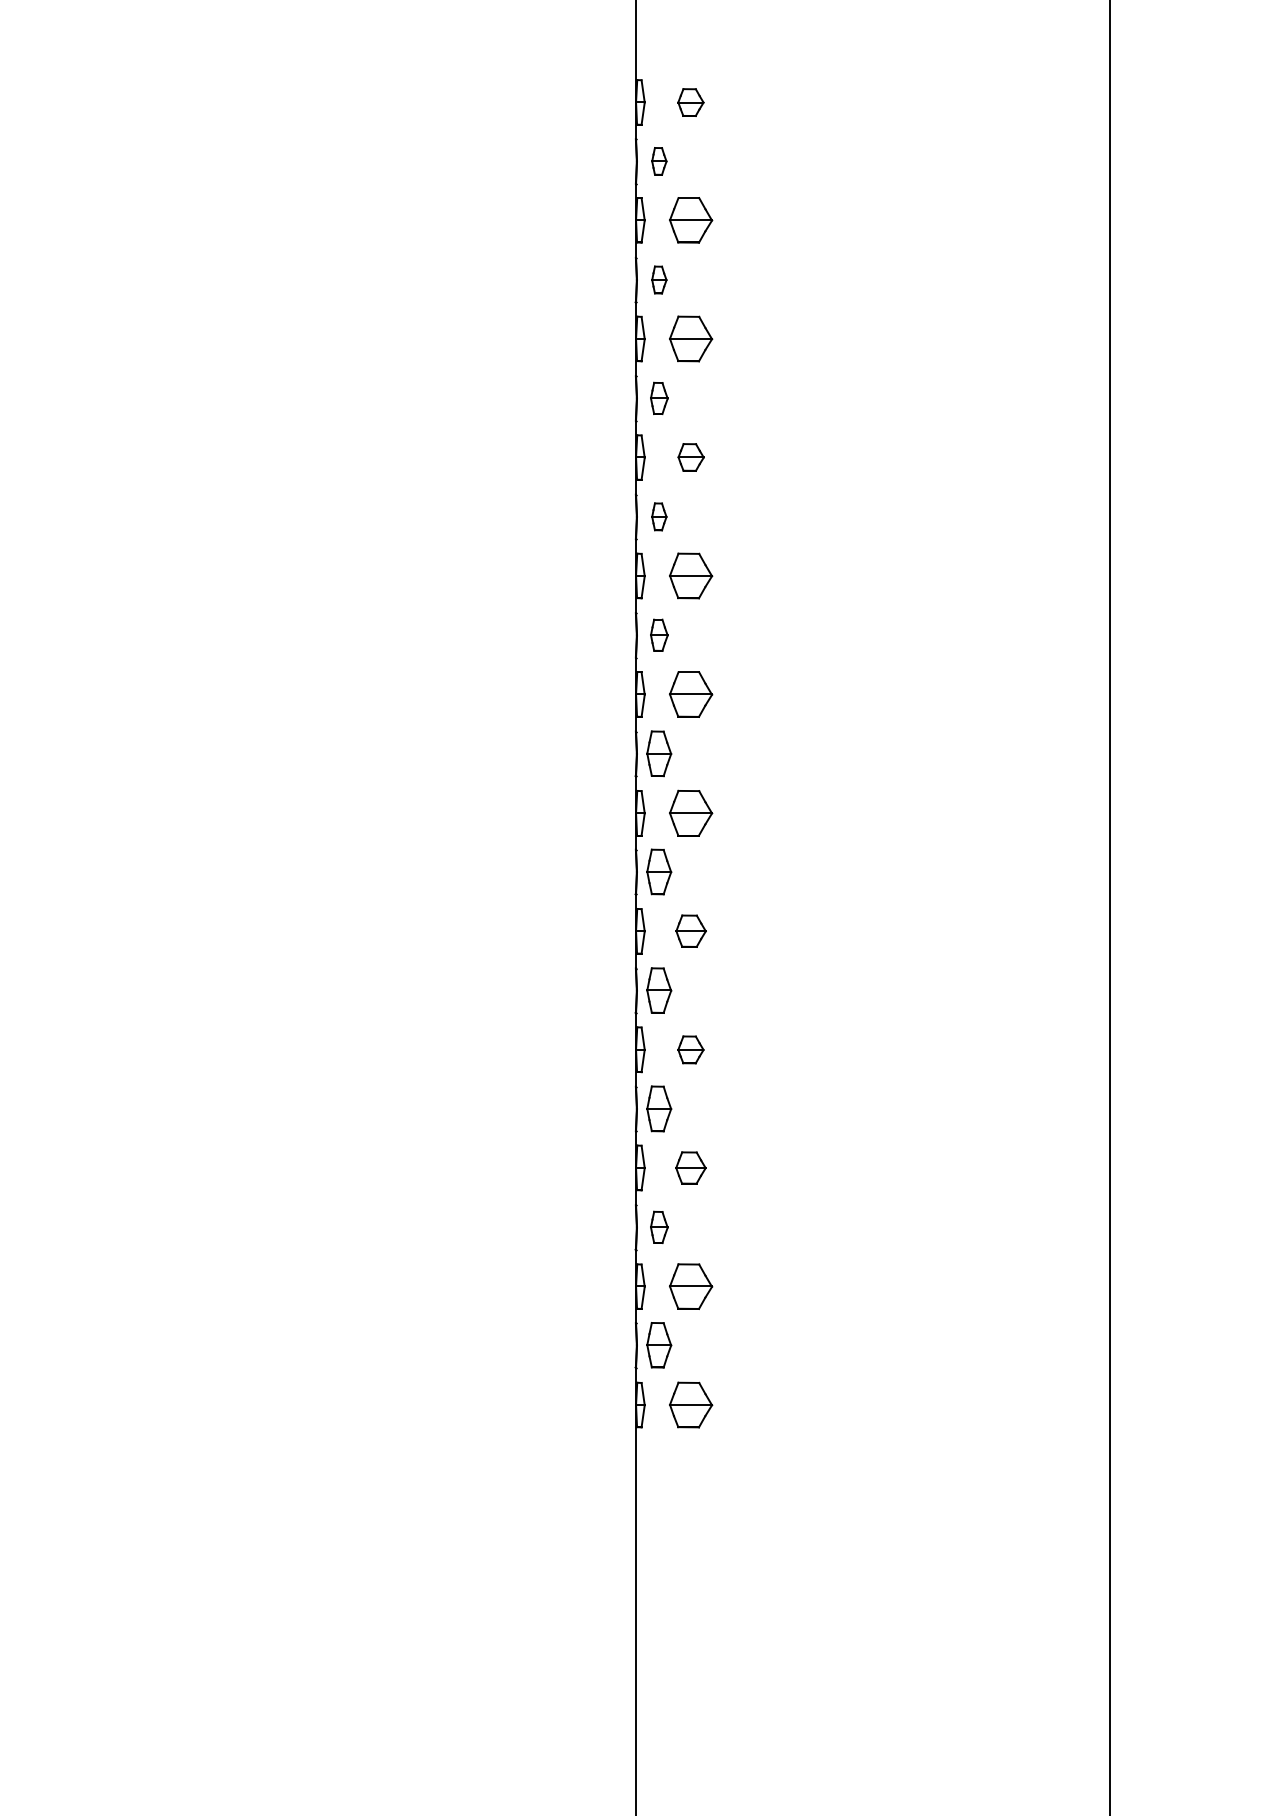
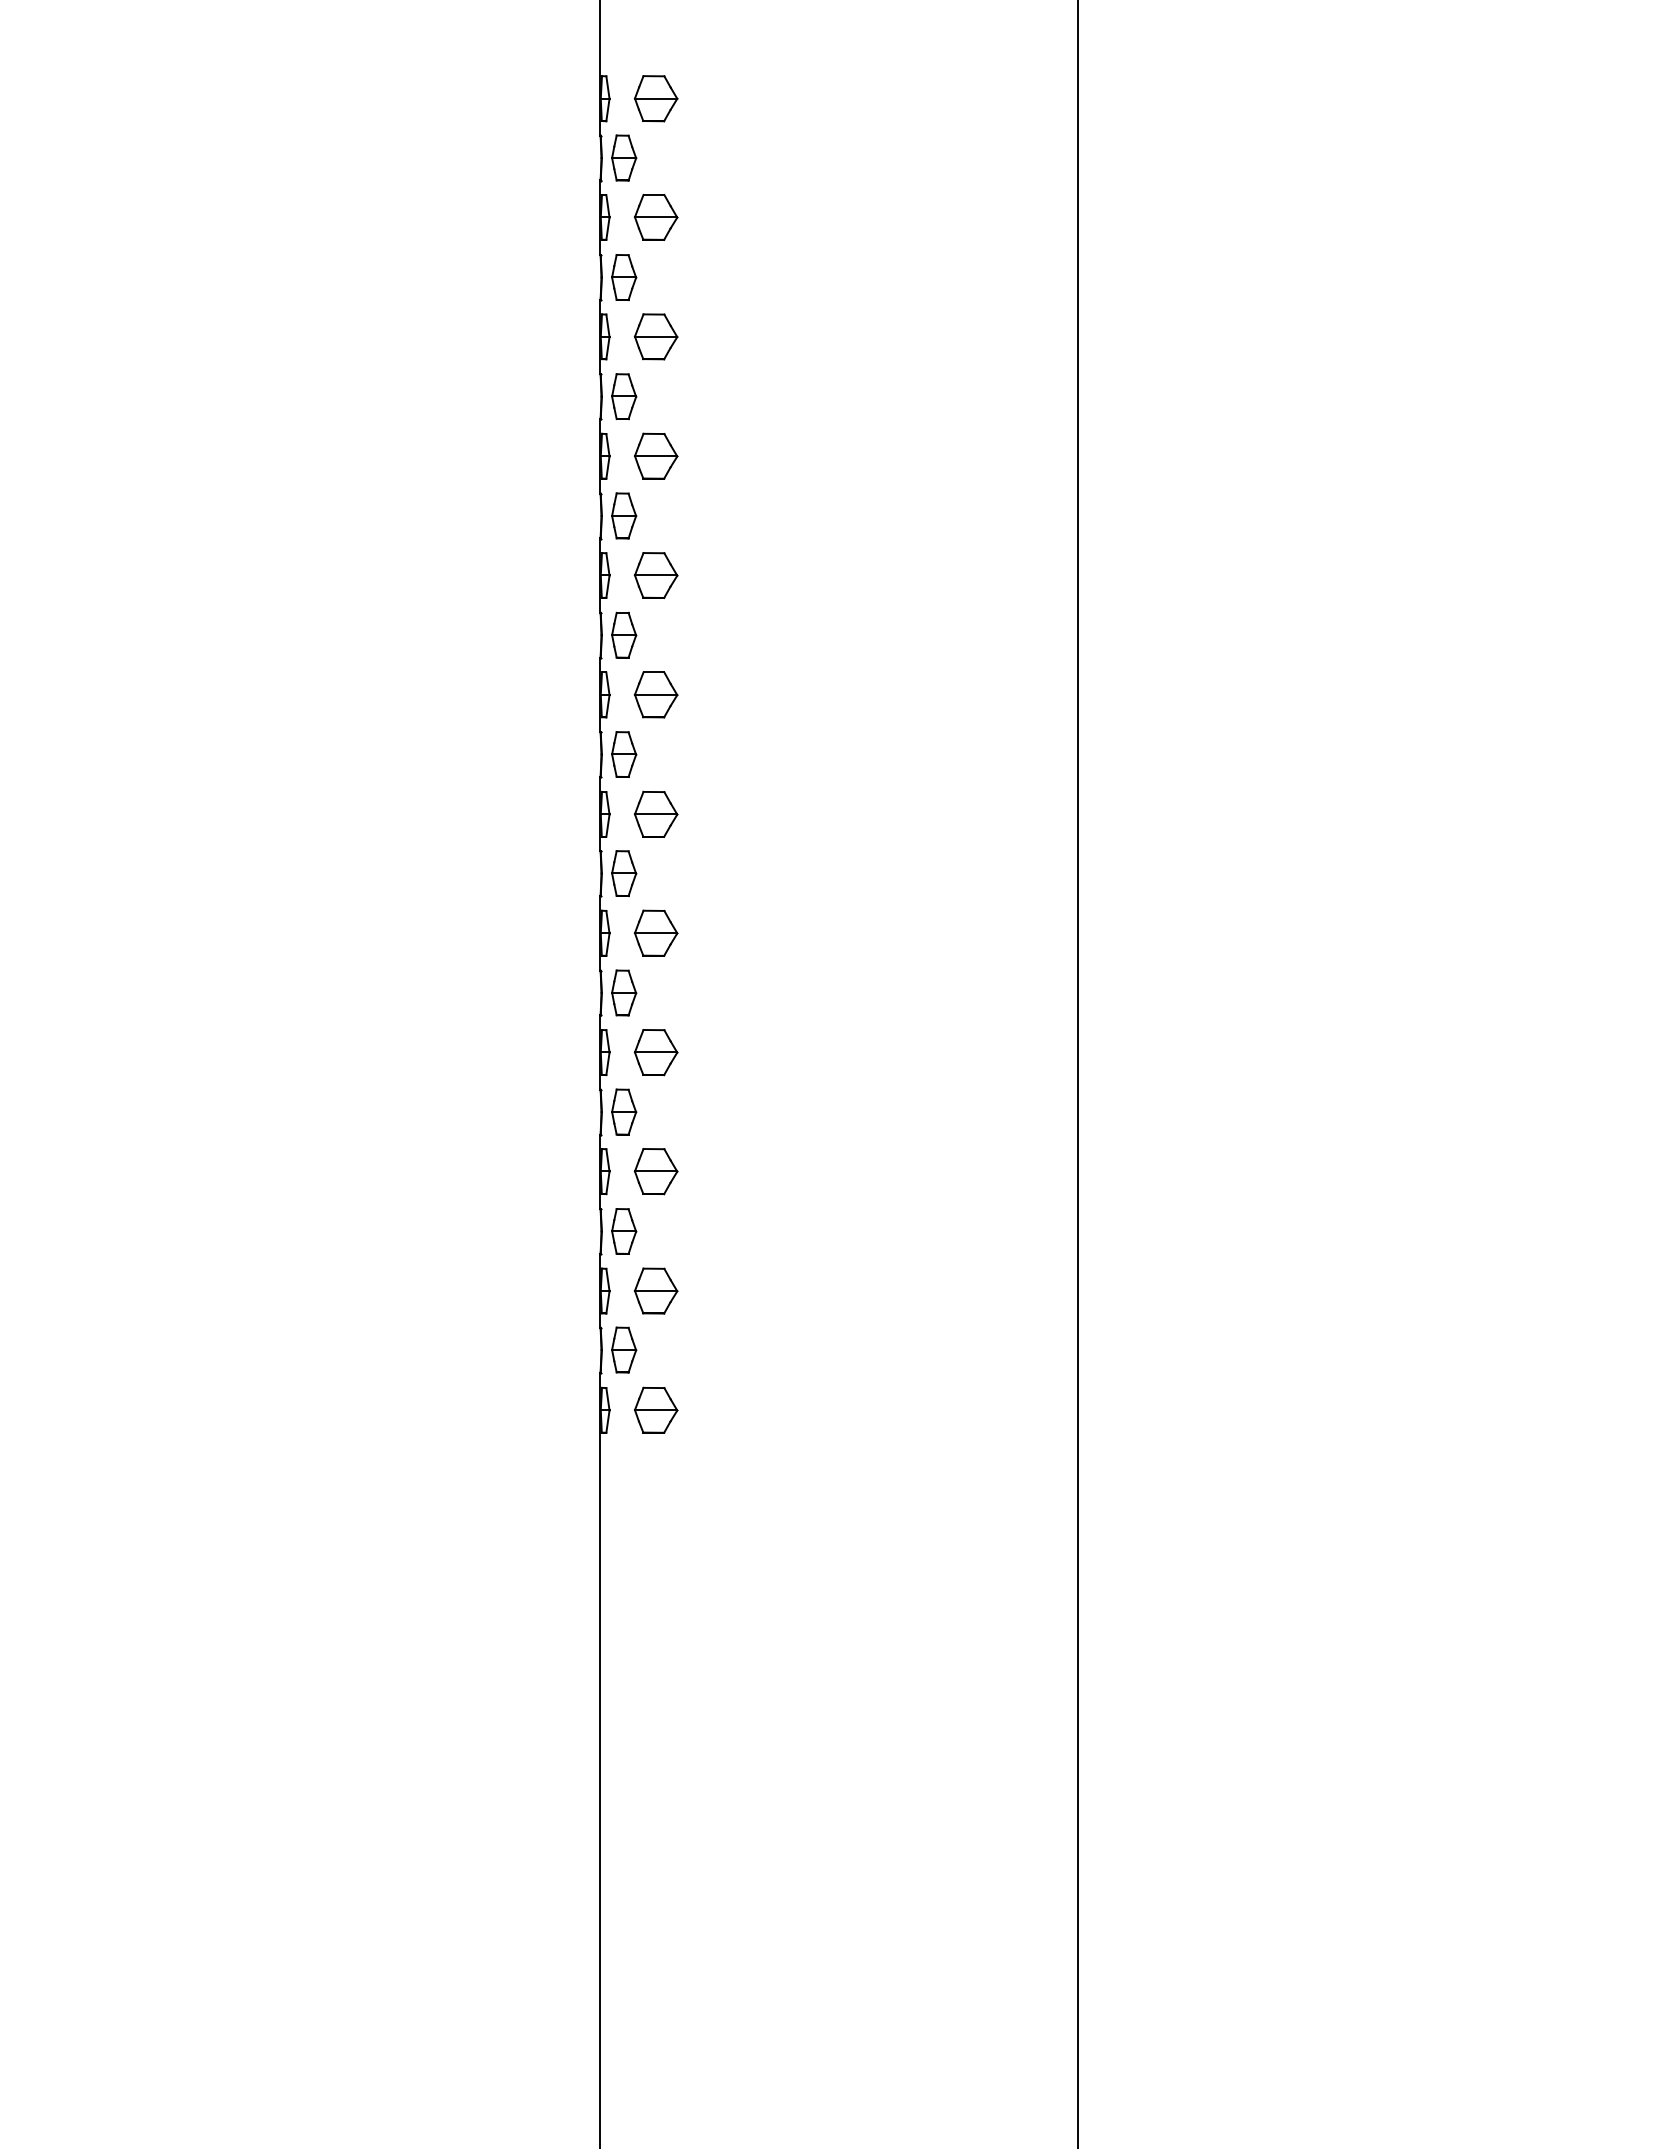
part: (690, 102) -> (655, 98), size x1.67
part: (659, 160) -> (624, 157), size x1.67
part: (659, 280) -> (624, 277), size x1.67
part: (659, 398) -> (624, 396), size x1.43
part: (691, 456) -> (656, 455), size x1.67
part: (659, 516) -> (624, 515), size x1.67
part: (659, 634) -> (624, 634), size x1.43
part: (691, 930) -> (656, 932), size x1.43
part: (690, 1049) -> (655, 1052), size x1.67
part: (690, 1167) -> (655, 1171), size x1.43
part: (659, 1227) -> (624, 1231), size x1.43

